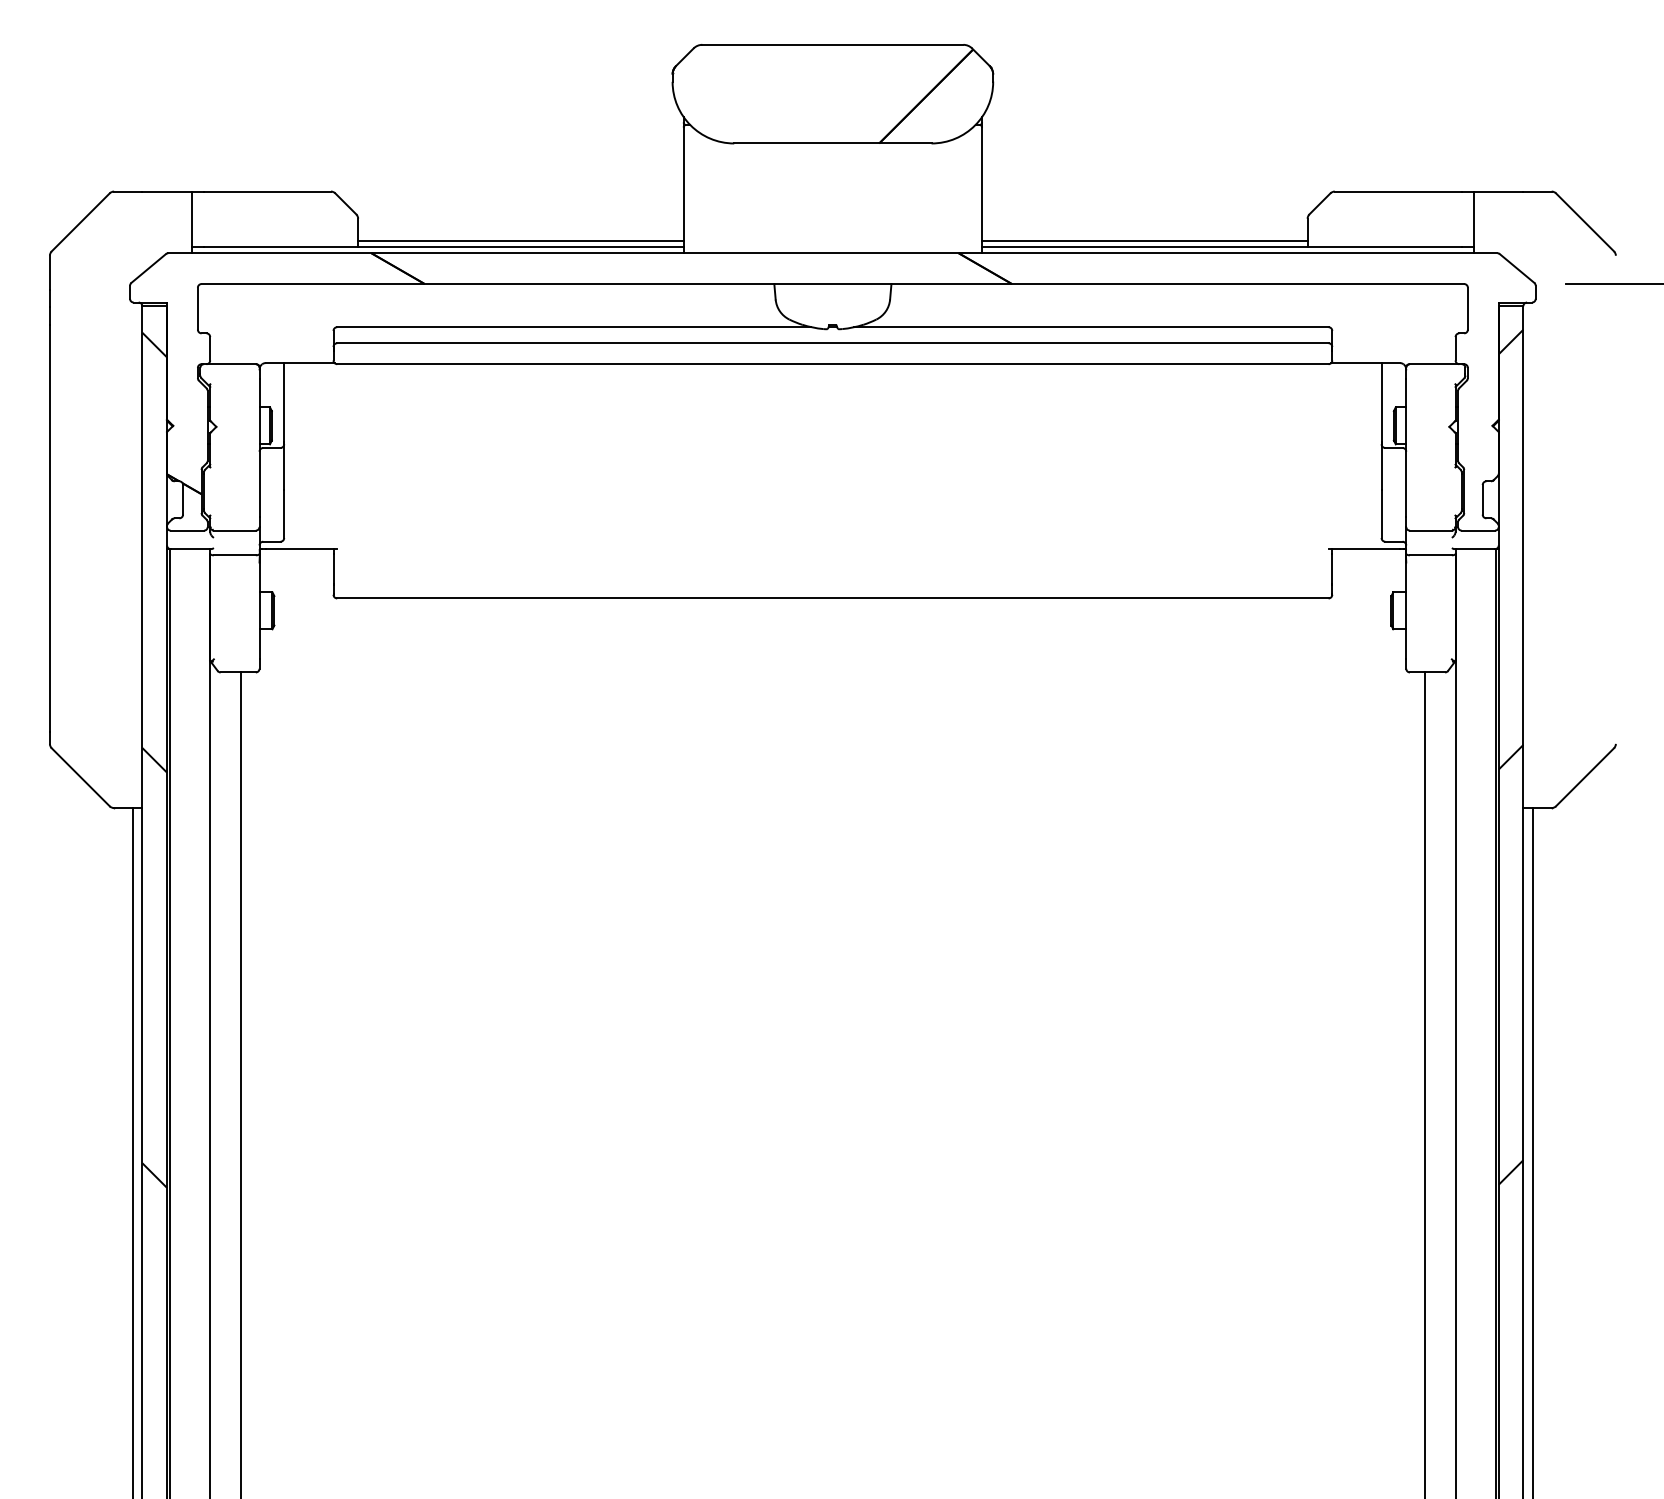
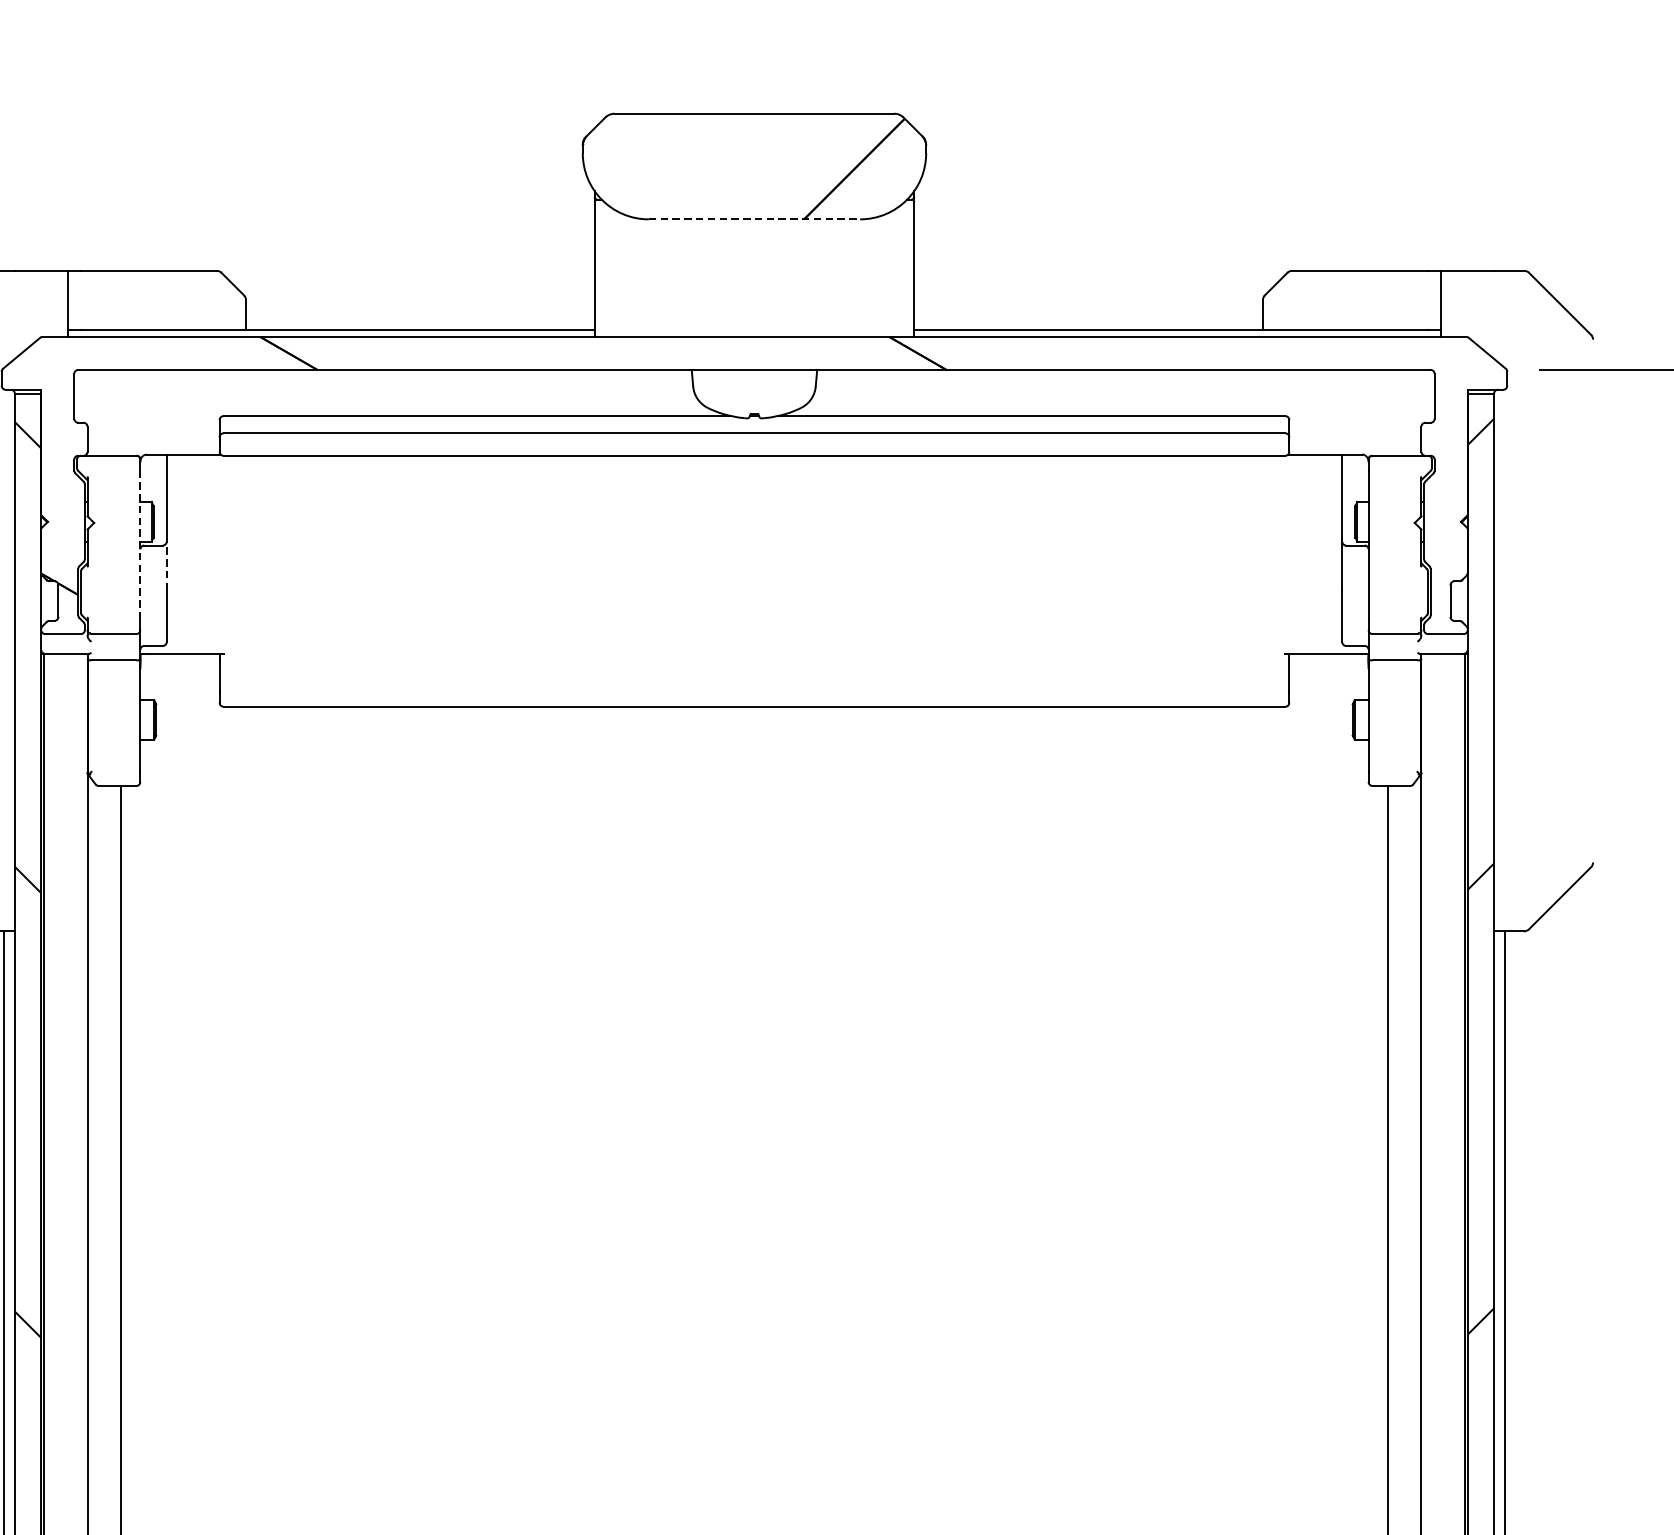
line: (832, 143) -> (754, 219), solid -> dashed
line: (520, 240) -> (419, 323), removed
line: (1144, 240) -> (1088, 323), removed
line: (259, 447) -> (140, 545), solid -> dashed
line: (284, 466) -> (167, 565), solid -> dashed

